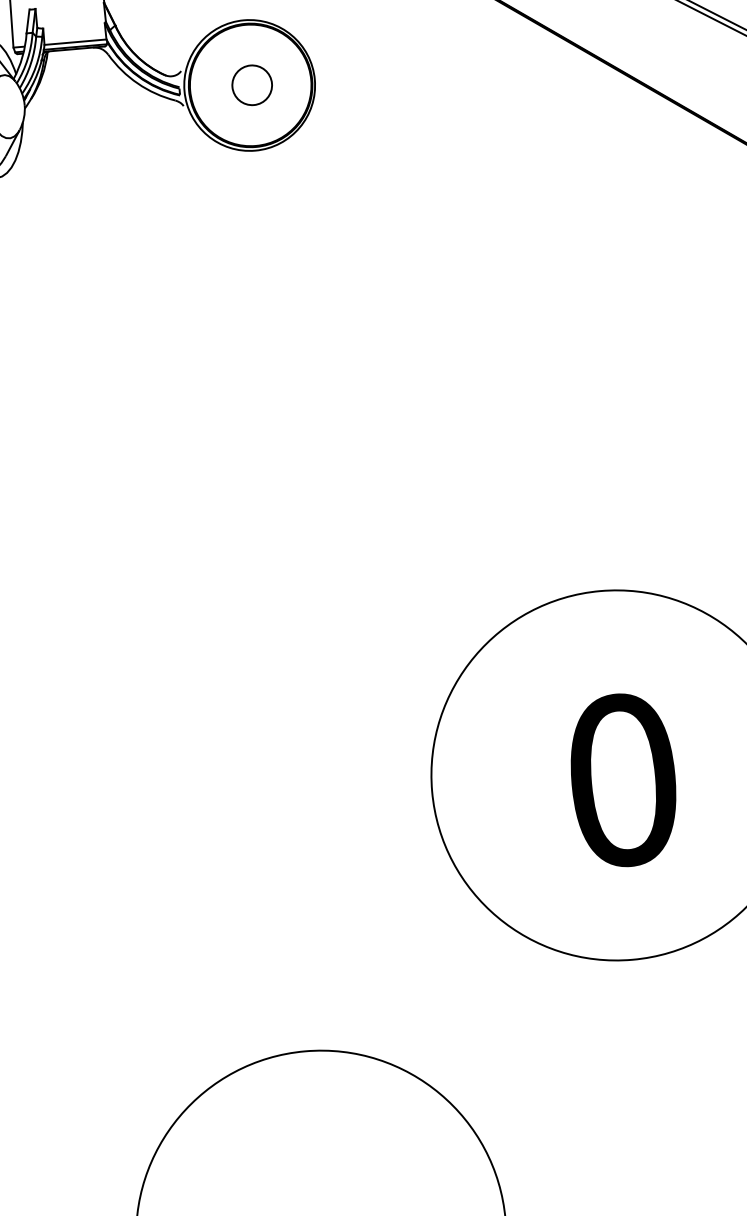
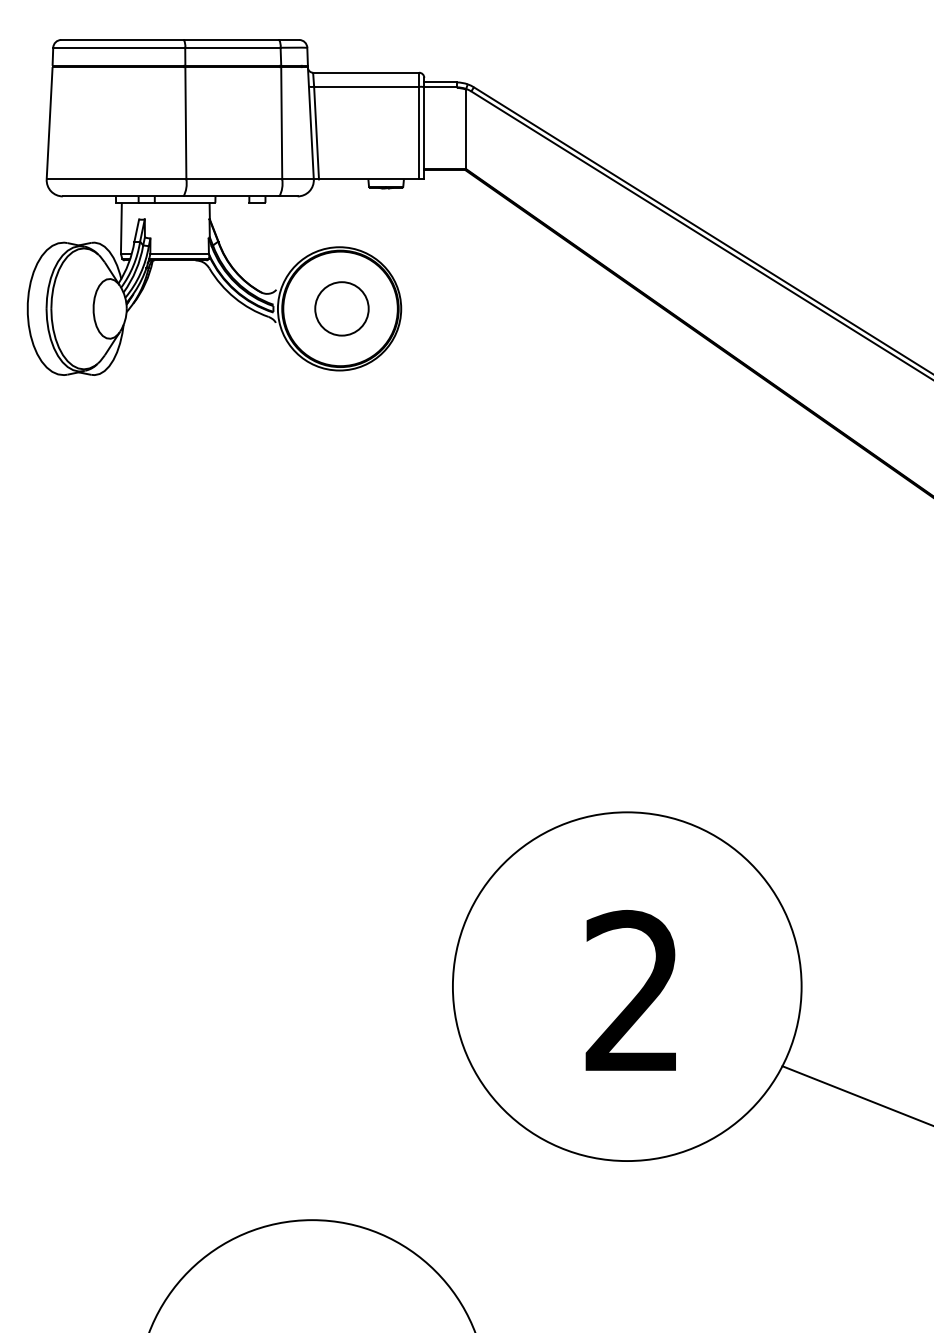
circle: (251, 84) -> (341, 308), size x1.43
text: (623, 779) -> (633, 991), 0 -> 2

